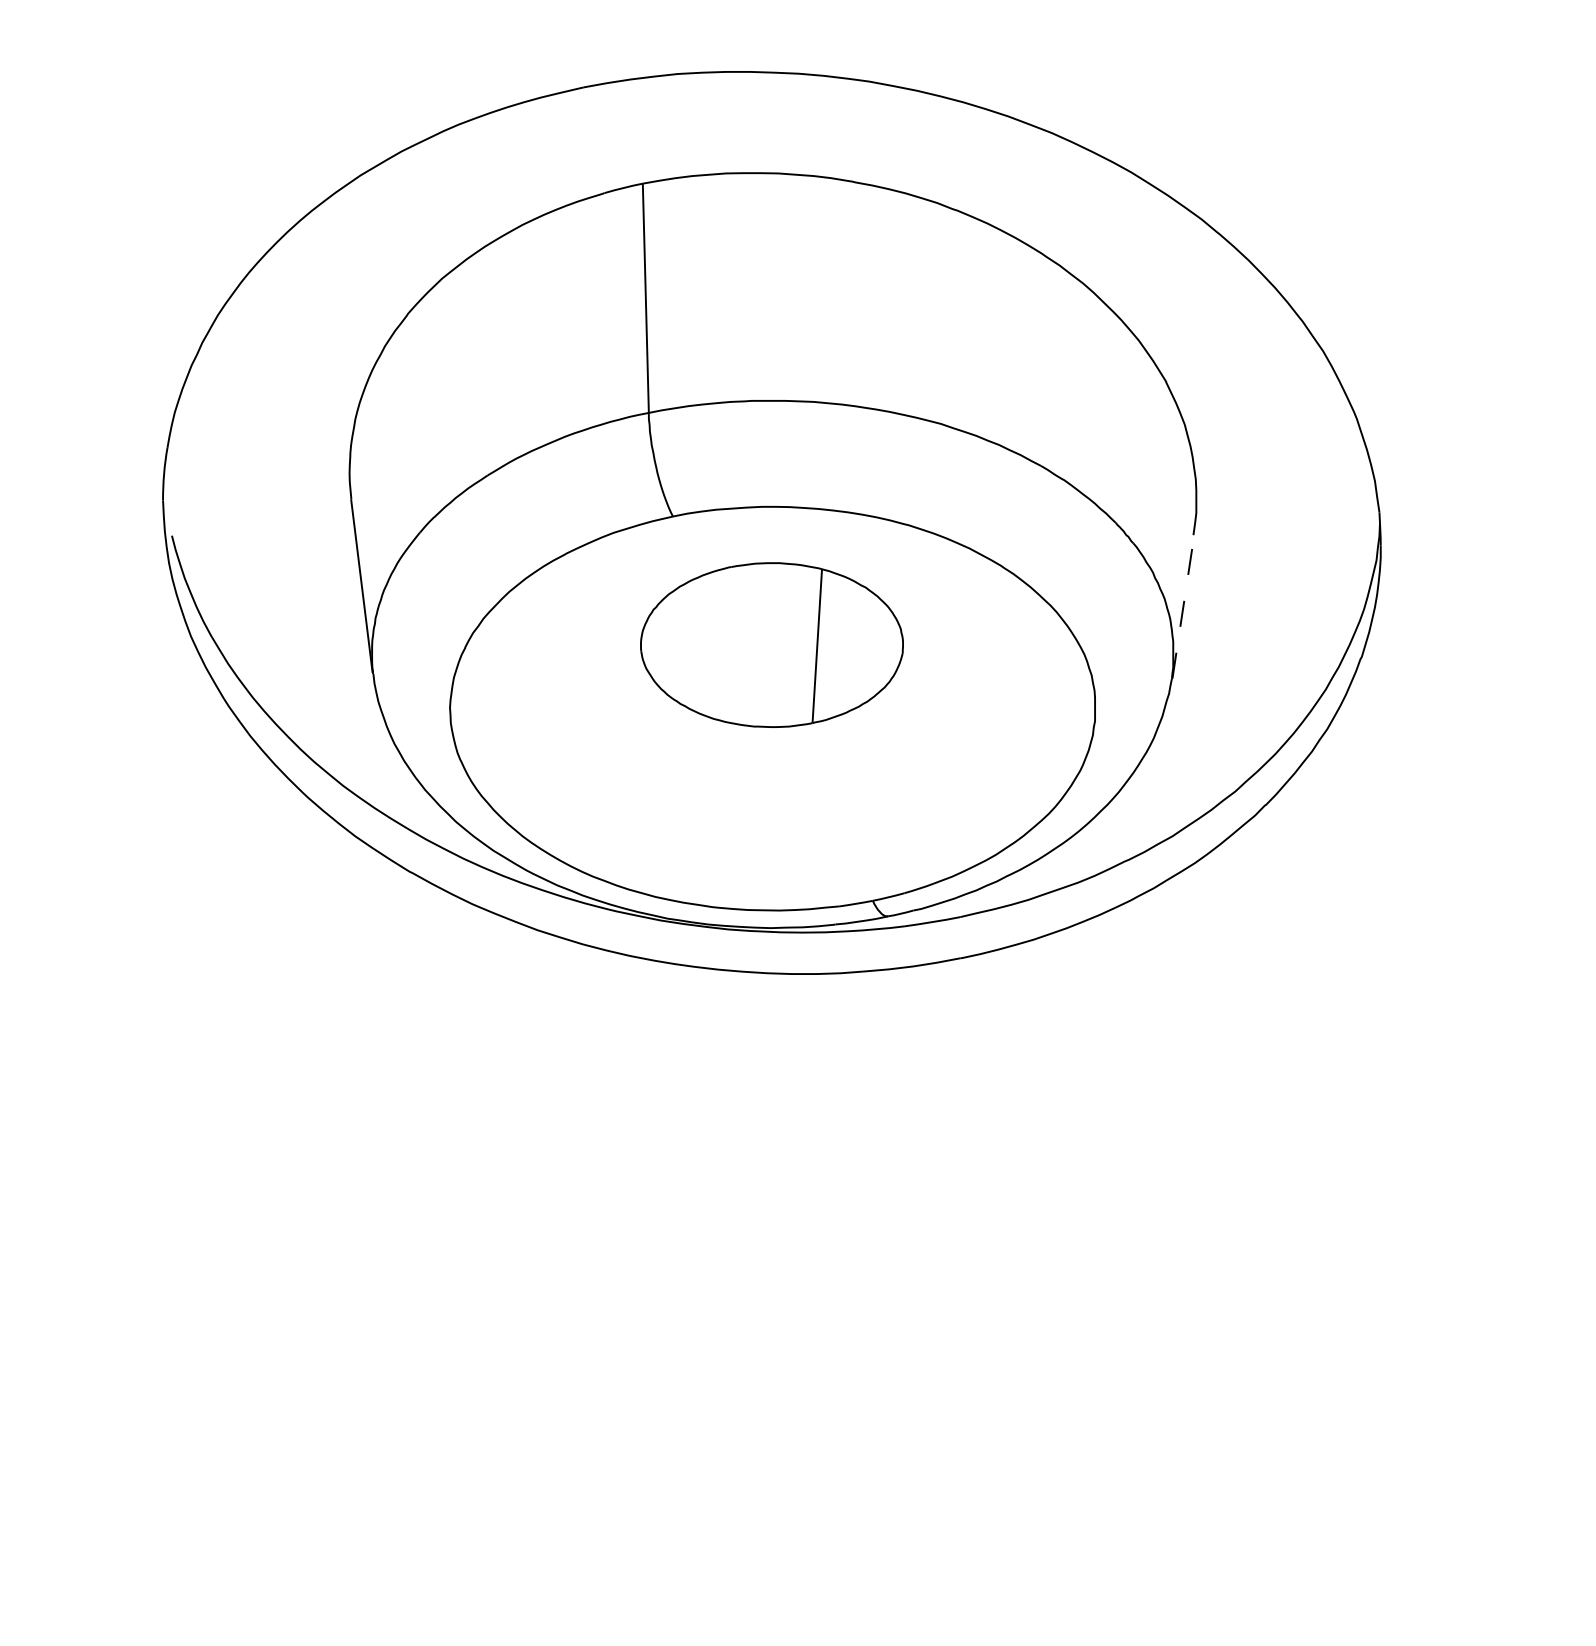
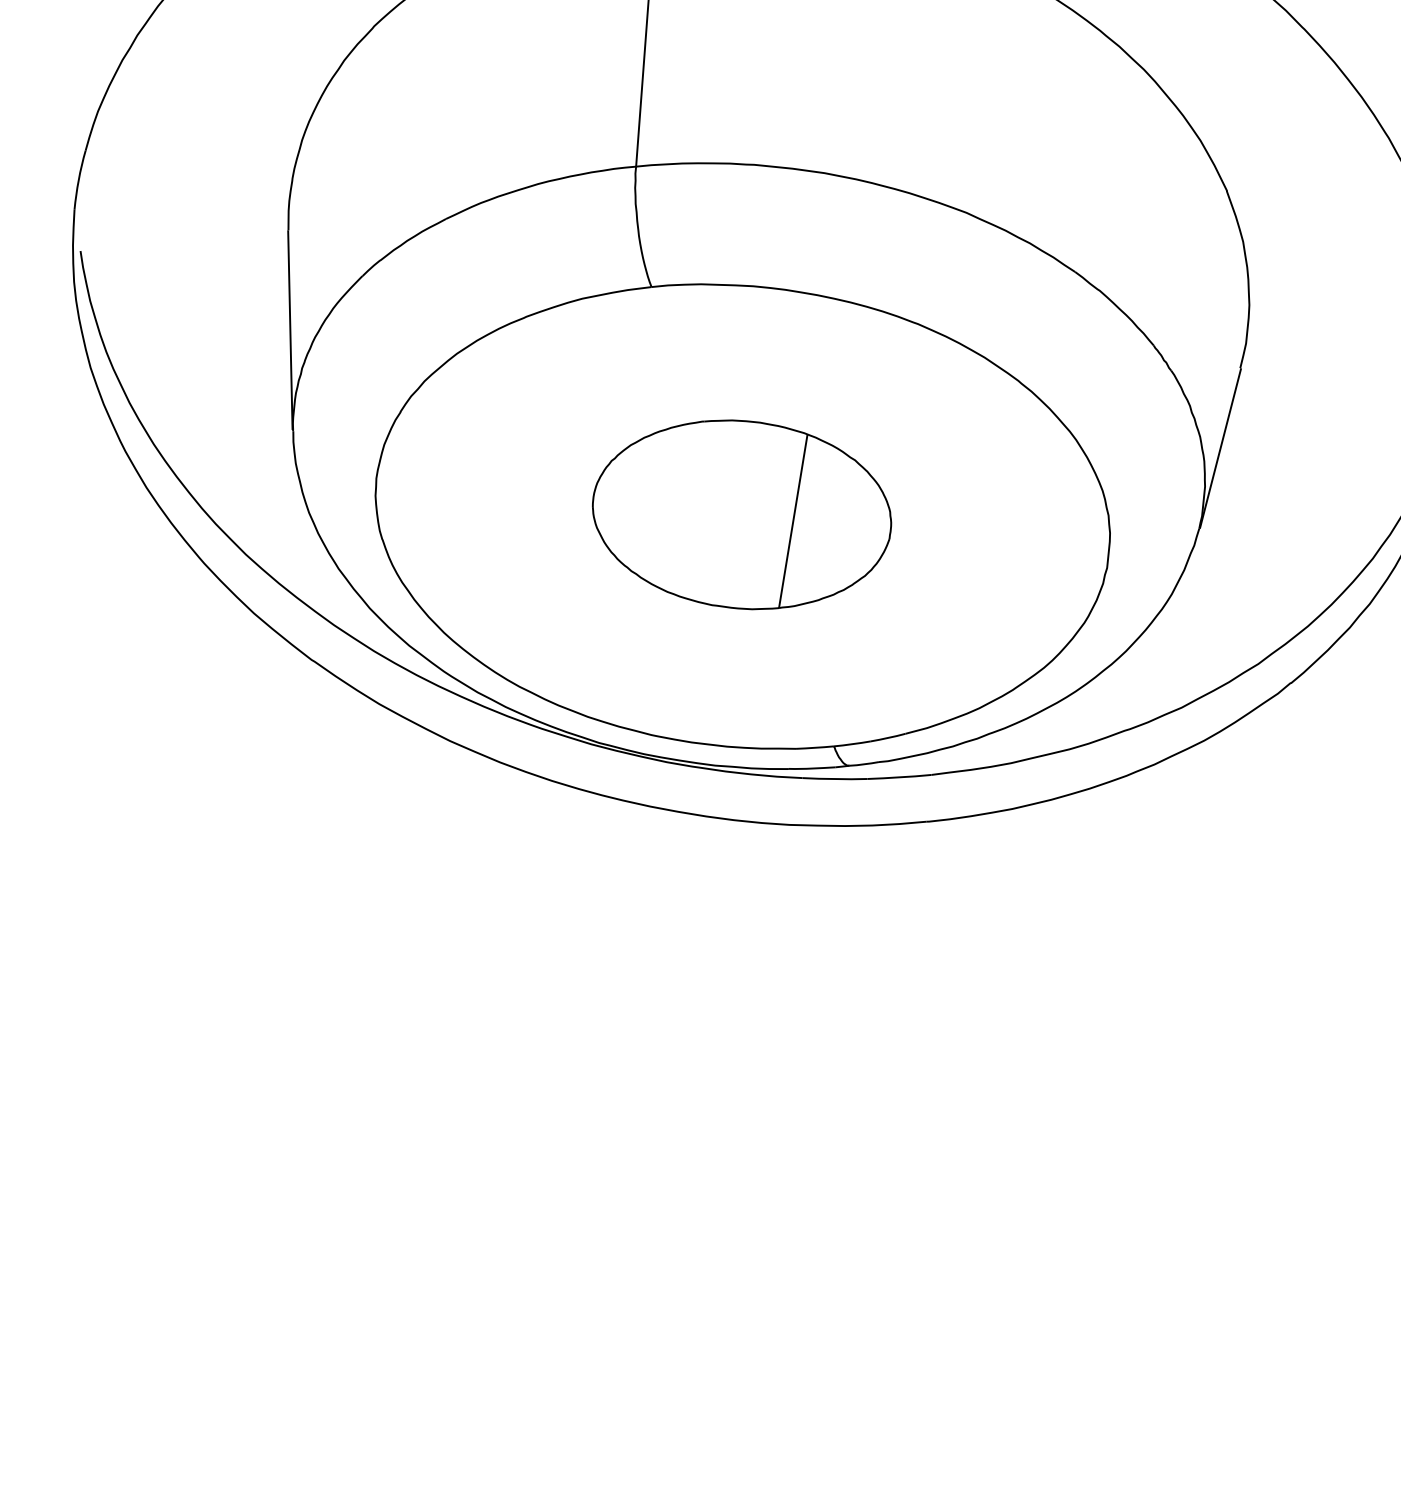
line: (1183, 606) -> (1220, 448), dashed -> solid
part: (771, 644) -> (741, 514), moved

